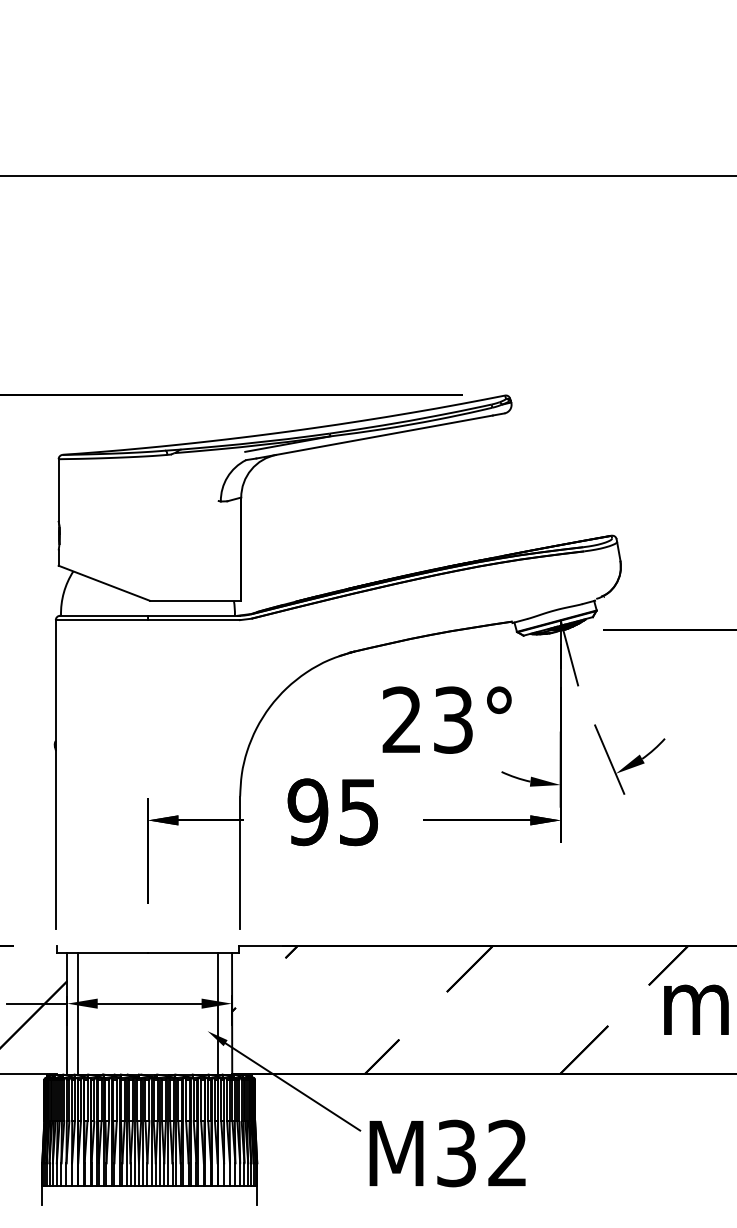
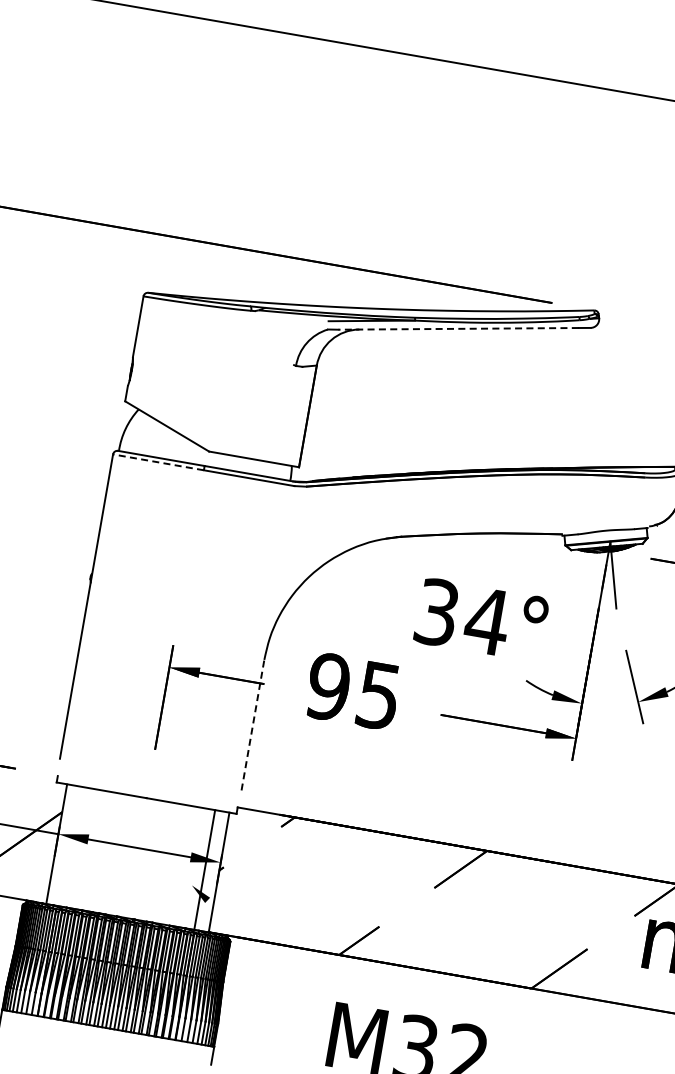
line: (374, 437) -> (458, 329), solid -> dashed
line: (101, 620) -> (158, 462), solid -> dashed
text: (428, 719) -> (463, 616), 23° -> 34°
line: (240, 862) -> (253, 724), solid -> dashed
line: (78, 1013) -> (67, 845), removed
line: (292, 1086) -> (266, 954), removed

